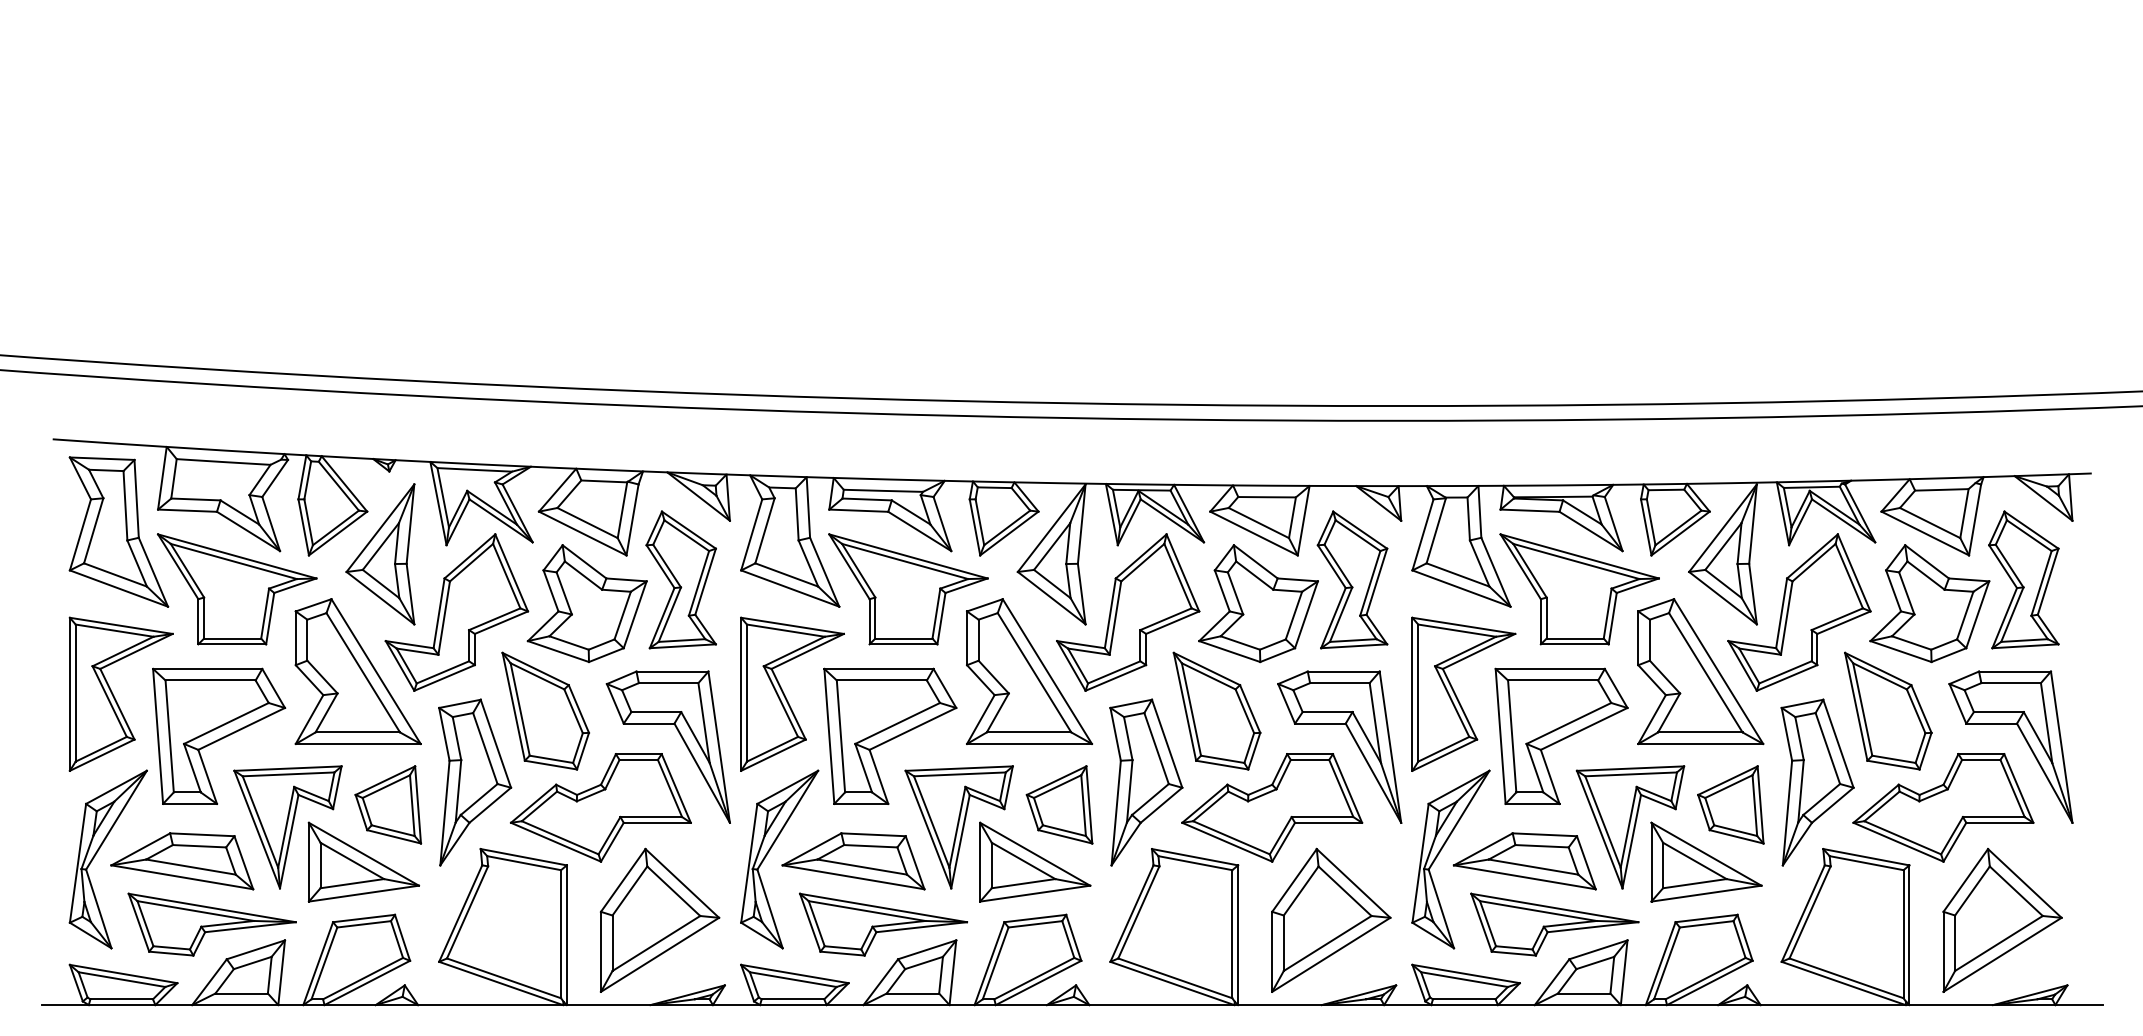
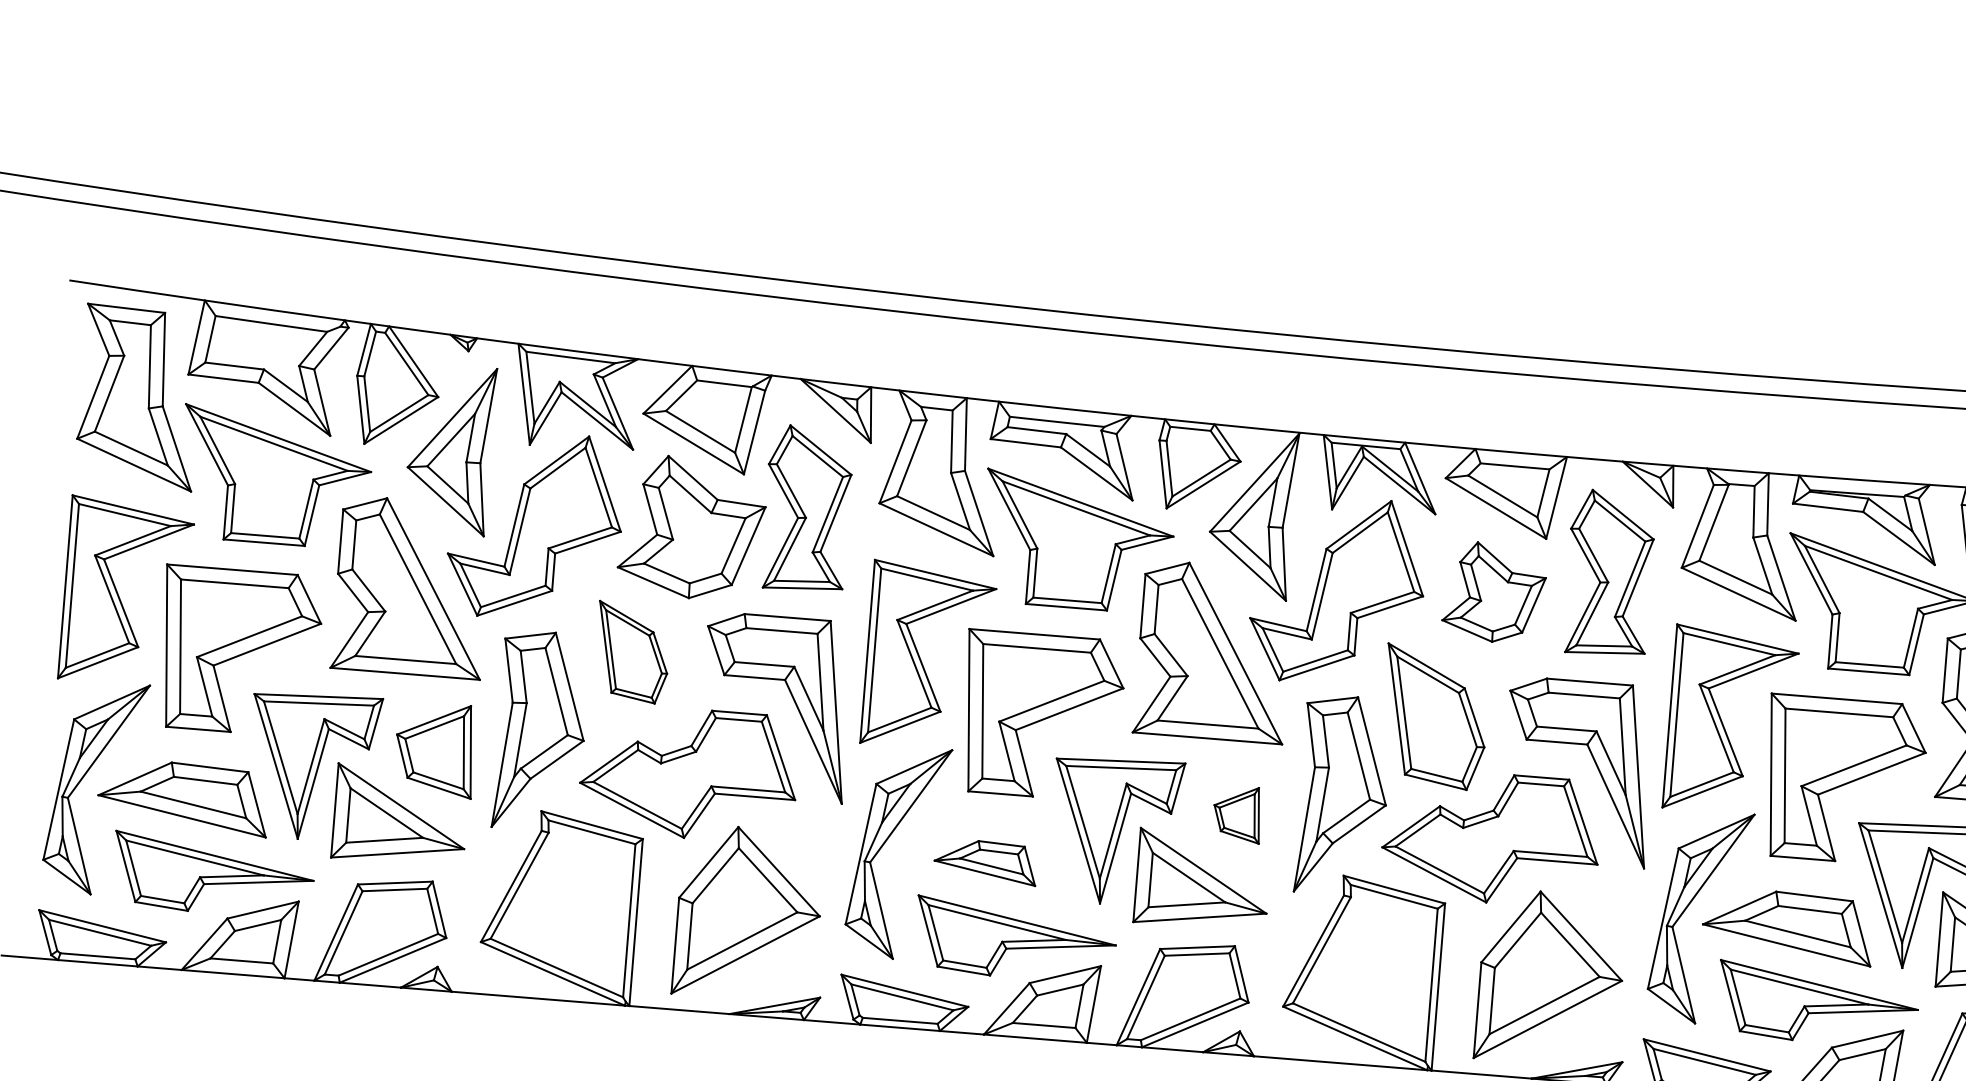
part: (1258, 603) -> (1494, 592), size x0.7
part: (545, 710) -> (632, 651), size x0.7
part: (1059, 804) -> (1237, 813), size x0.6
part: (853, 861) -> (985, 861), size x0.6

